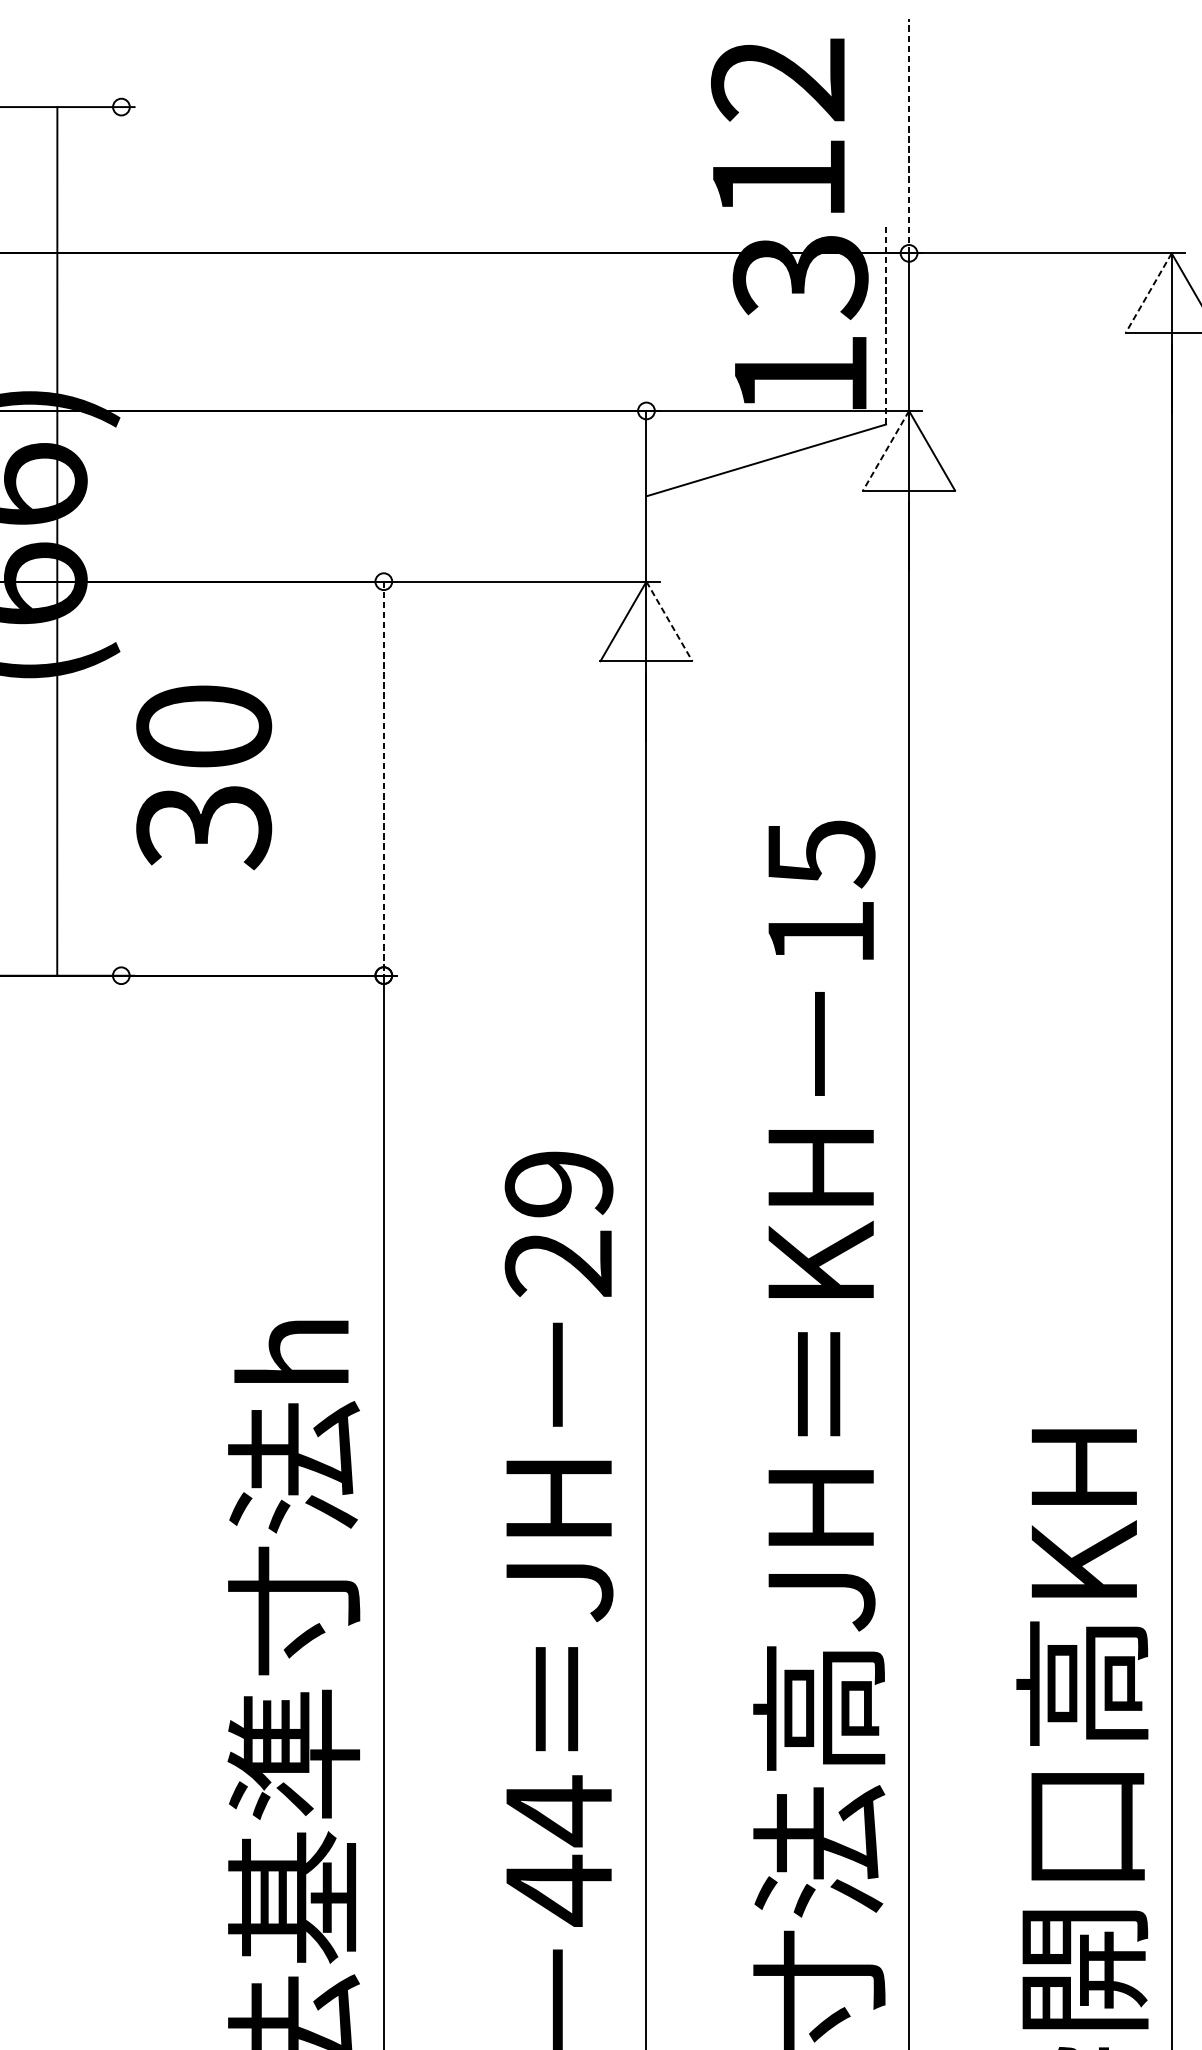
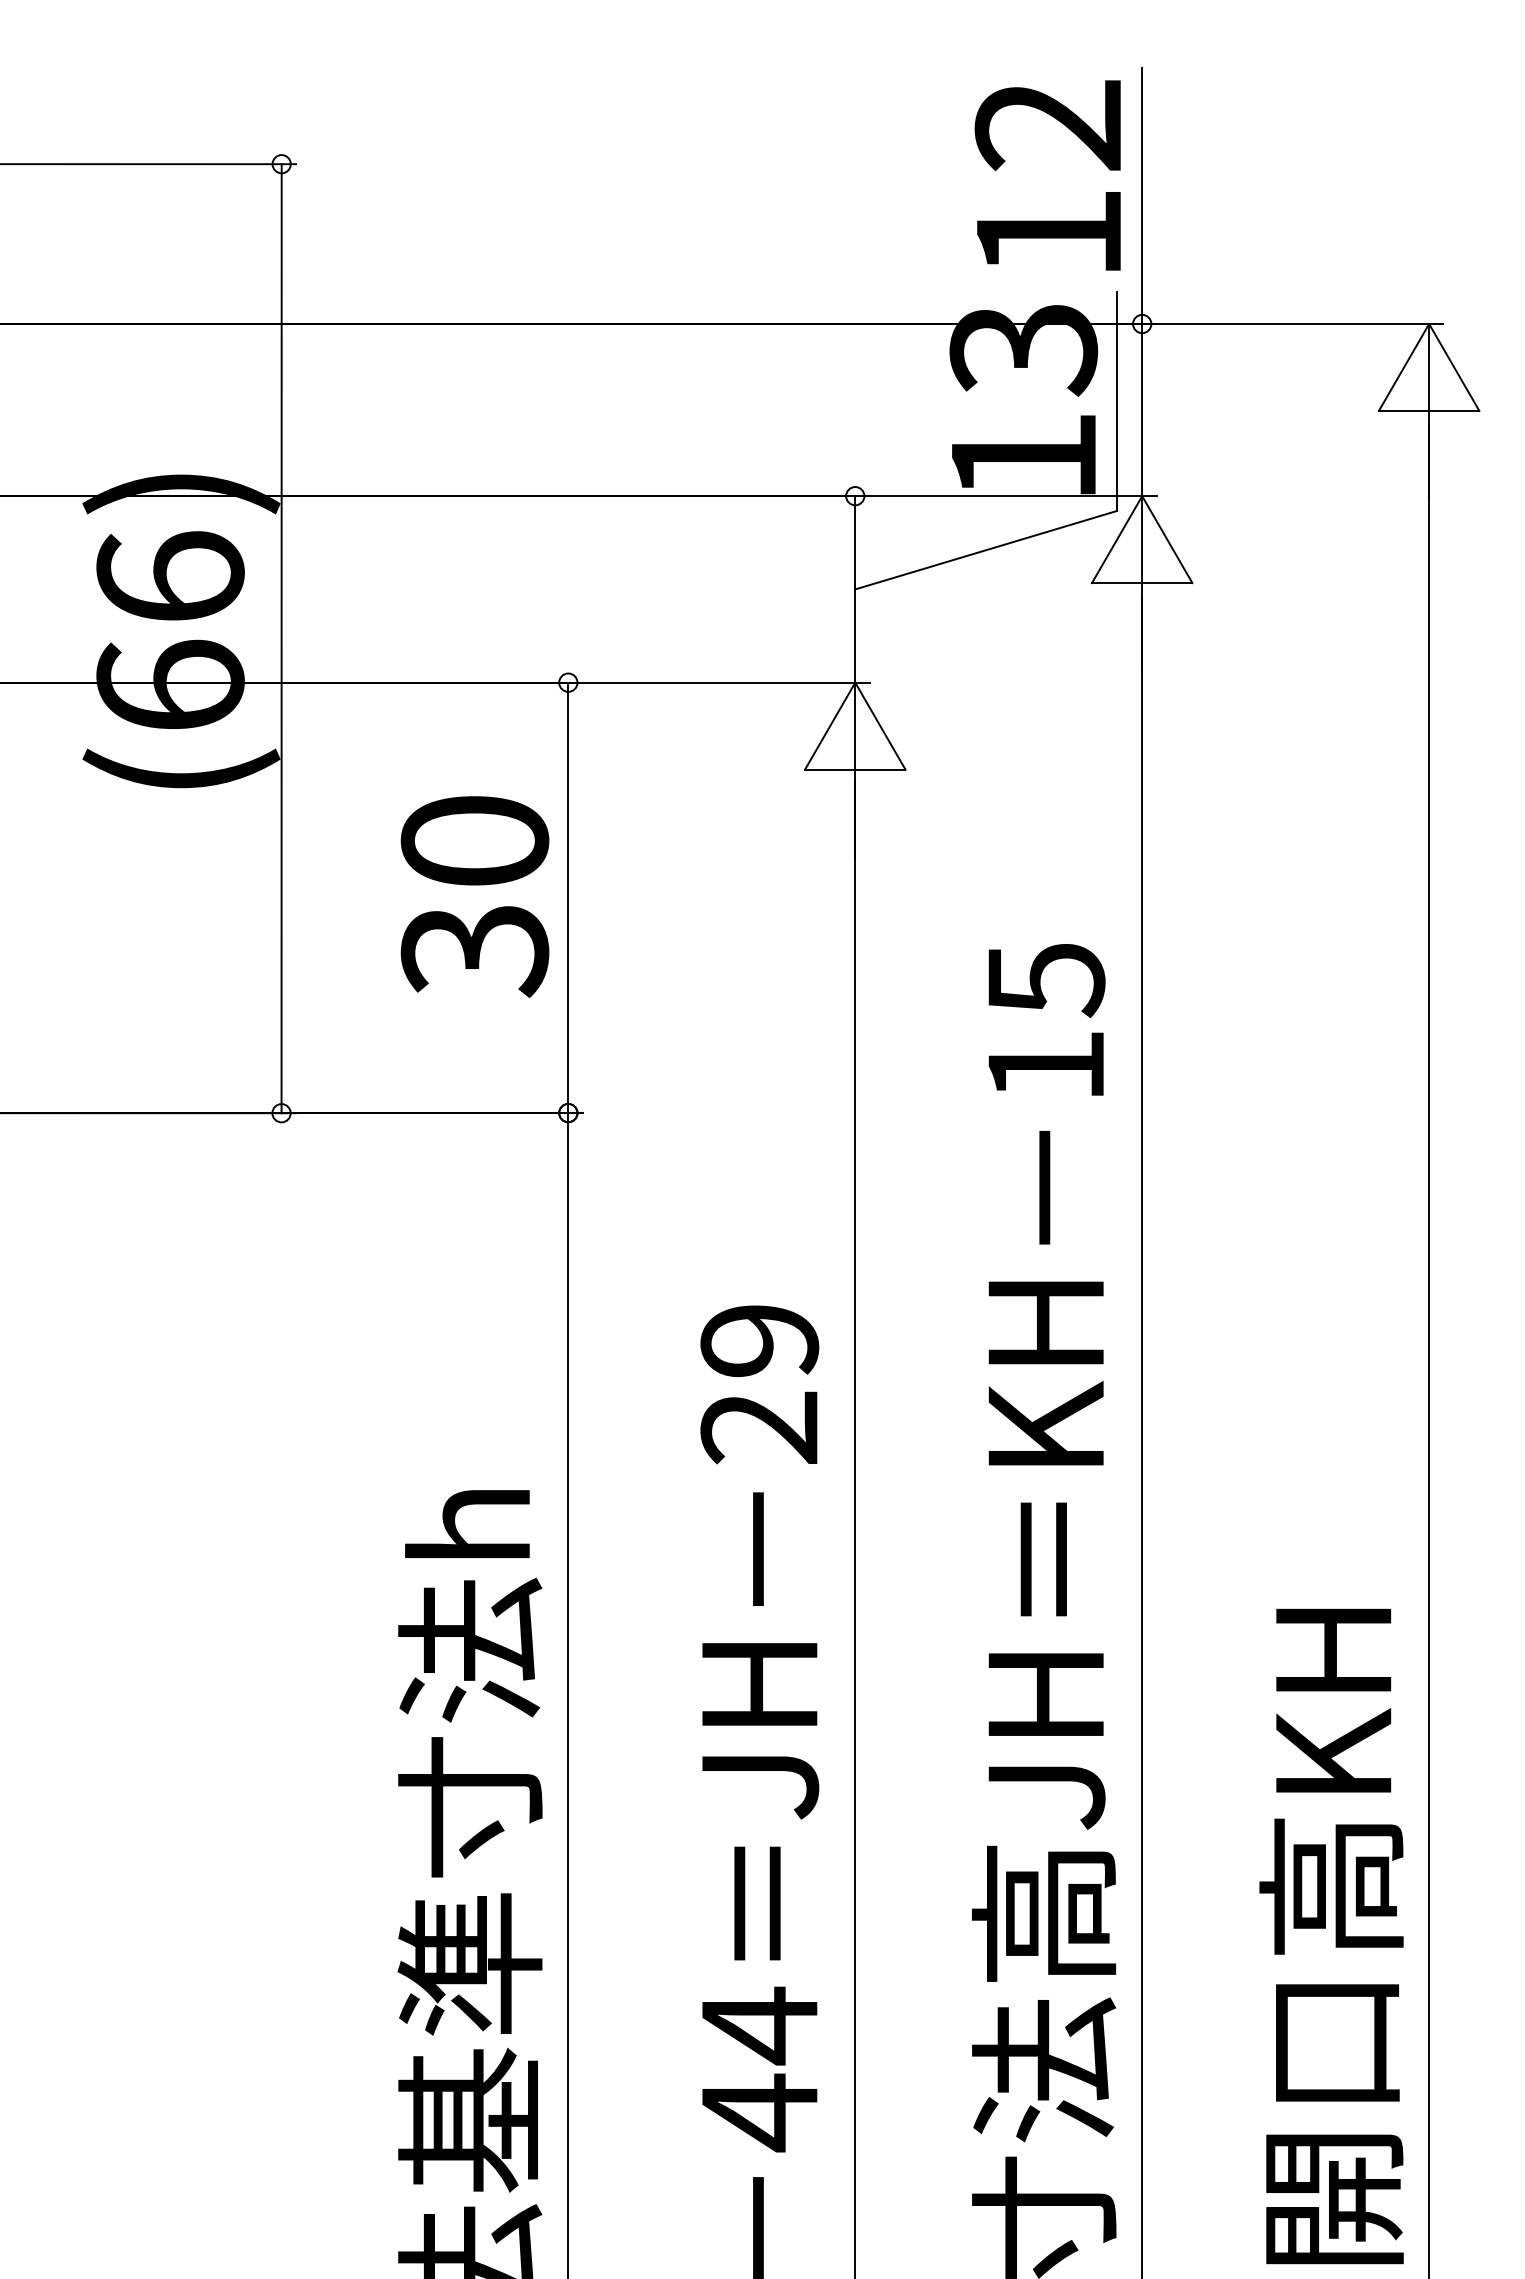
text: (777, 125) -> (1047, 175), moved
line: (909, 136) -> (1142, 196), dashed -> solid
line: (1148, 293) -> (1403, 367), dashed -> solid
line: (886, 324) -> (1117, 401), dashed -> solid
line: (885, 451) -> (1116, 540), dashed -> solid
line: (57, 541) -> (281, 638), moved
line: (669, 621) -> (880, 726), dashed -> solid
text: (203, 777) -> (474, 896), moved
line: (383, 779) -> (568, 898), dashed -> solid

